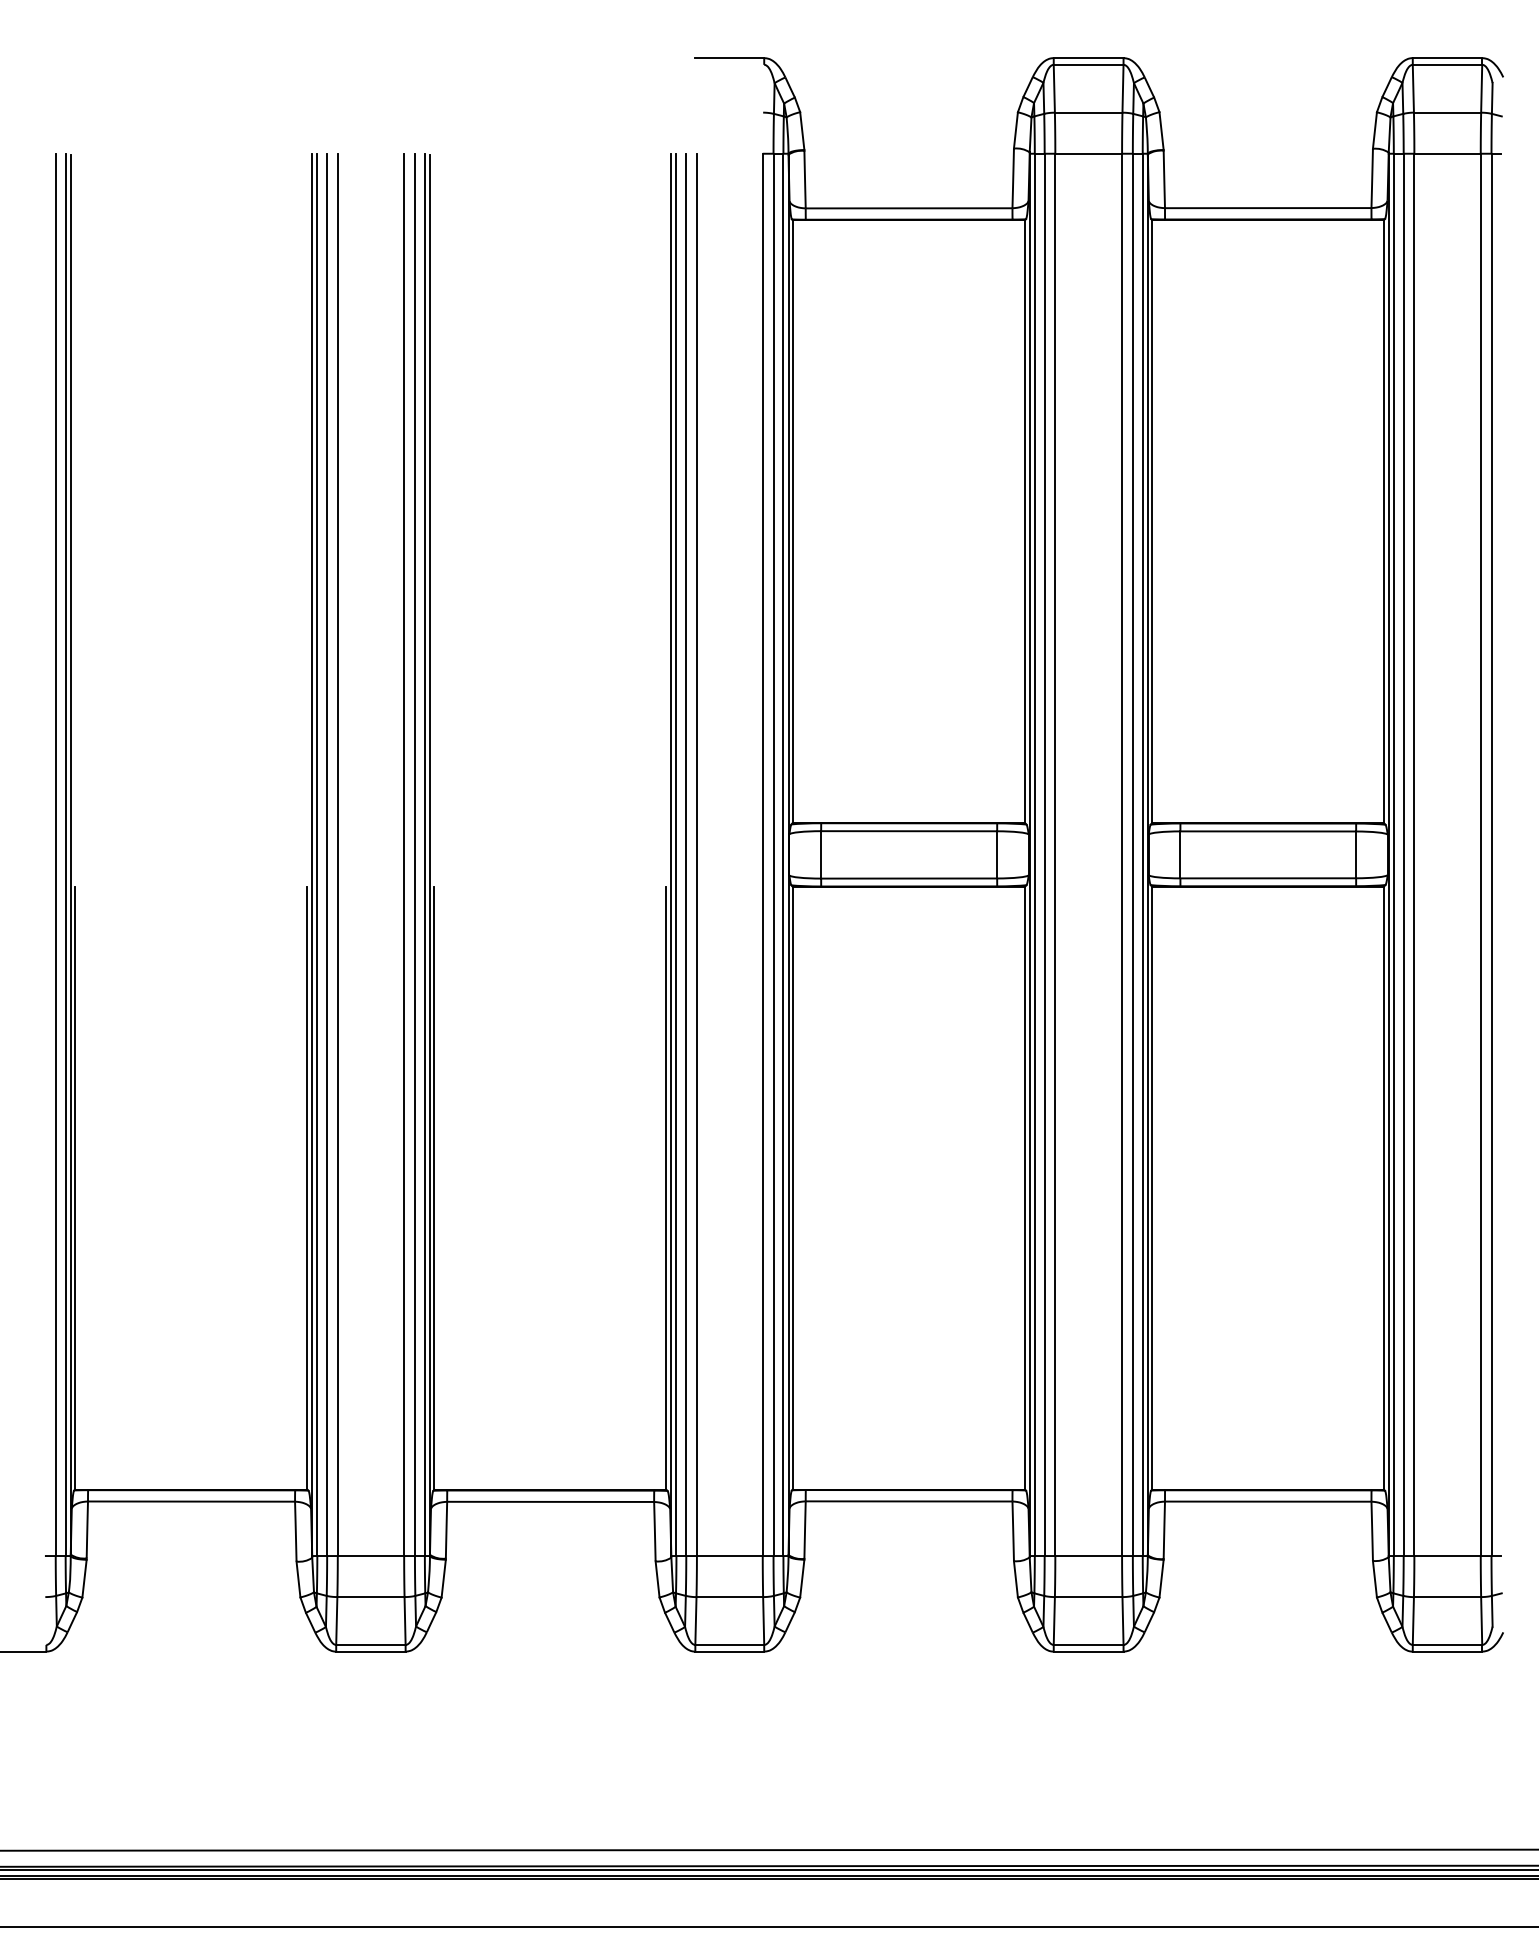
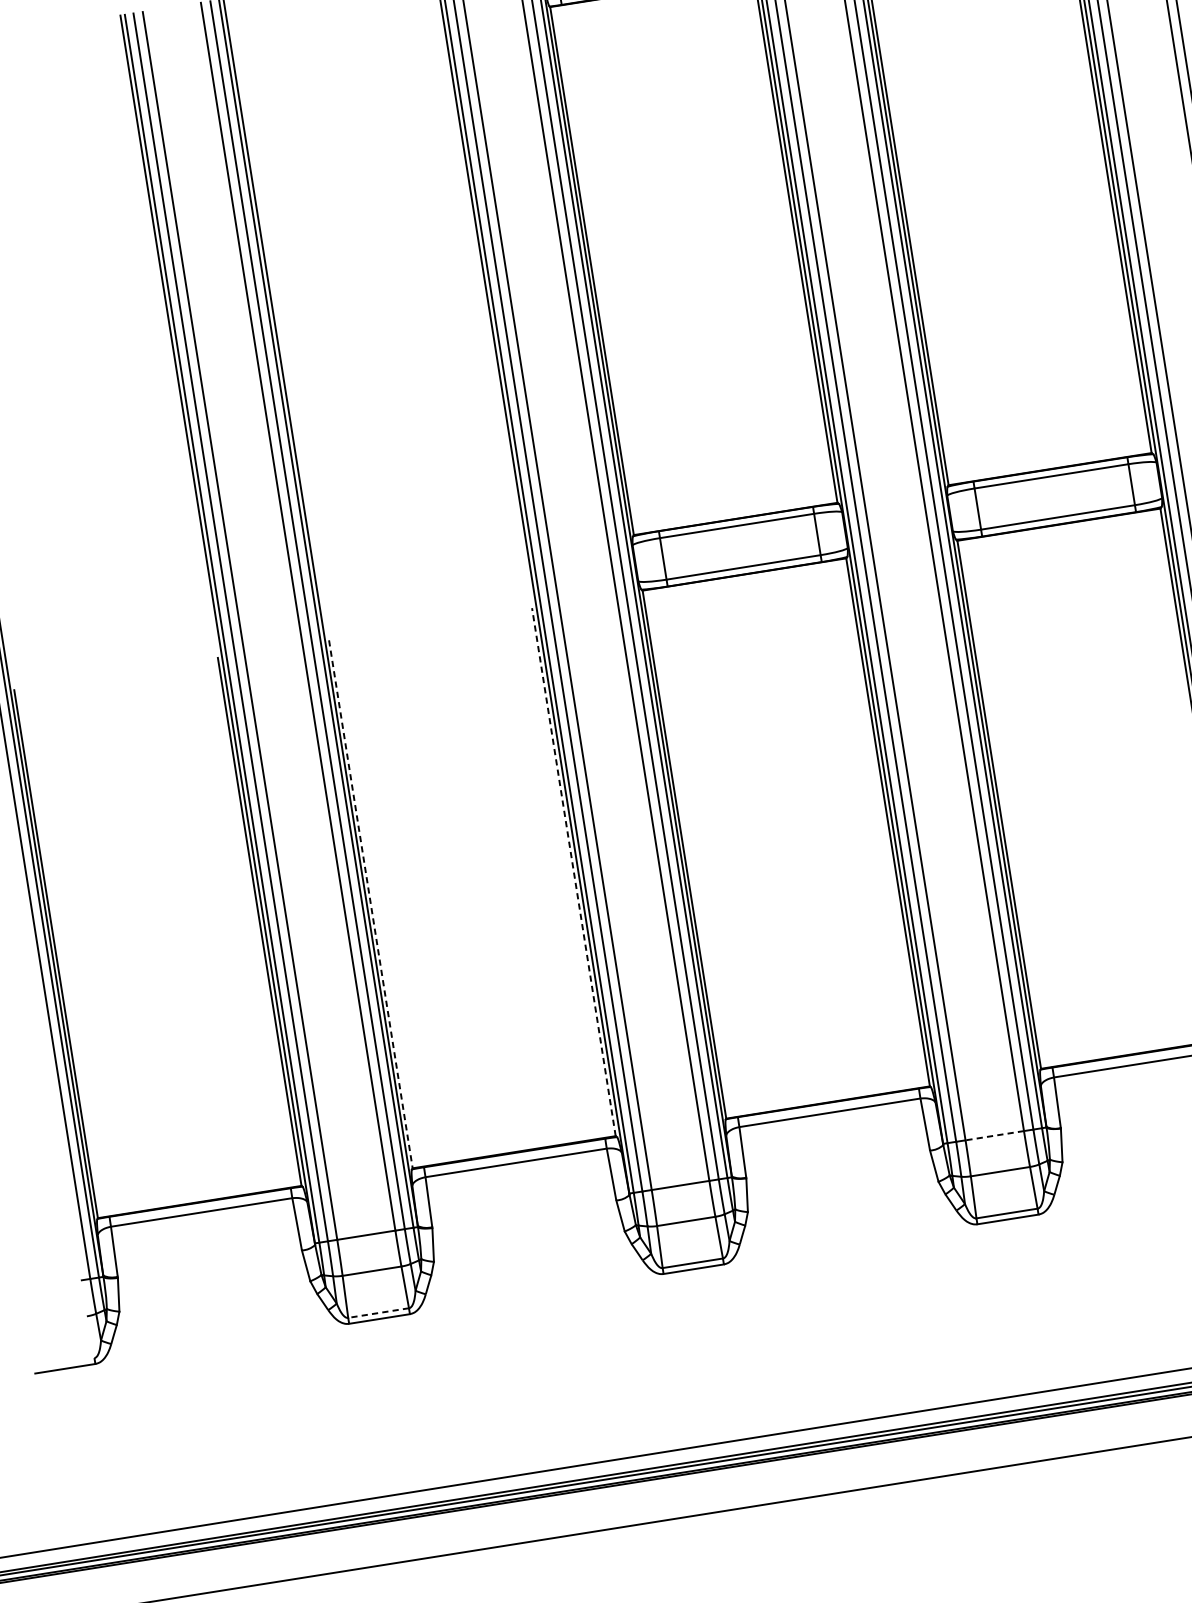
line: (434, 1188) -> (370, 904), solid -> dashed
line: (666, 1188) -> (574, 872), solid -> dashed
line: (1088, 1556) -> (994, 1136), solid -> dashed
line: (370, 1644) -> (378, 1312), solid -> dashed

